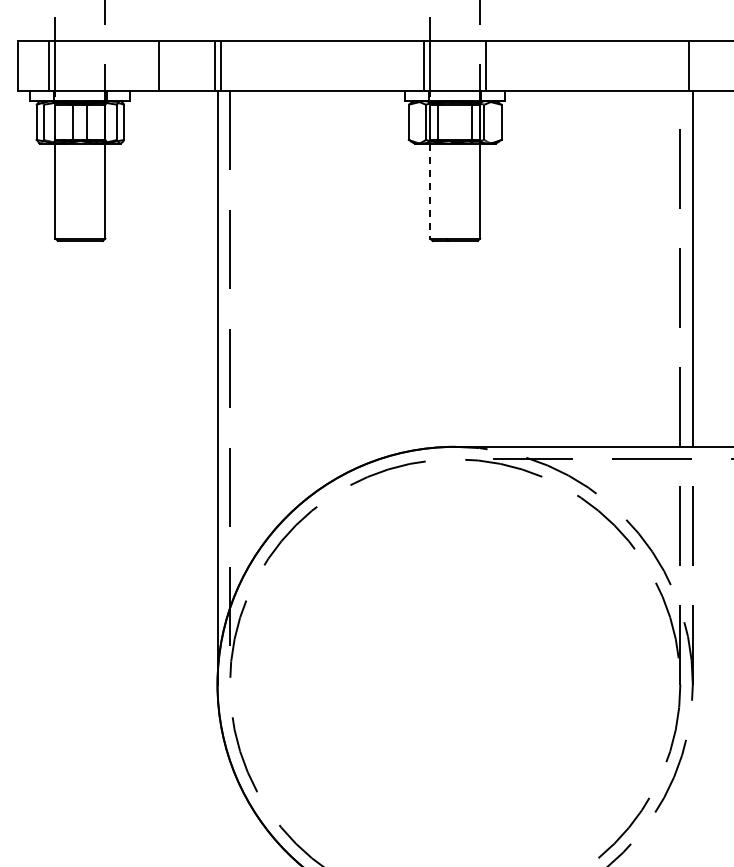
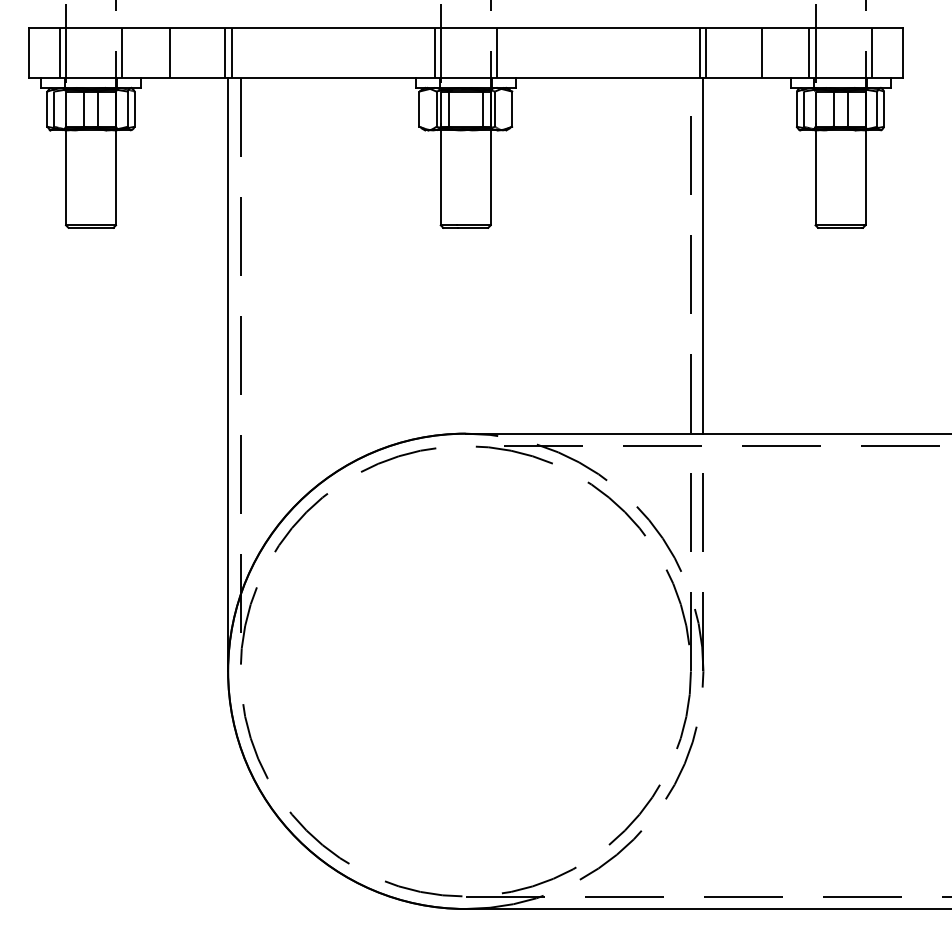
line: (111, 65) -> (122, 52), added
line: (695, 65) -> (706, 52), added
line: (429, 191) -> (440, 178), dashed -> solid

